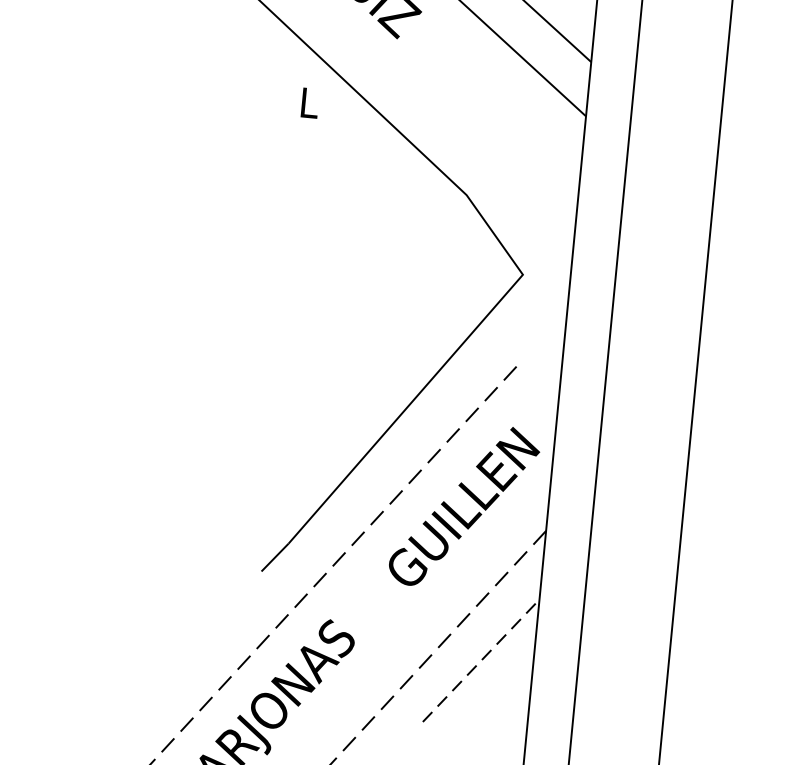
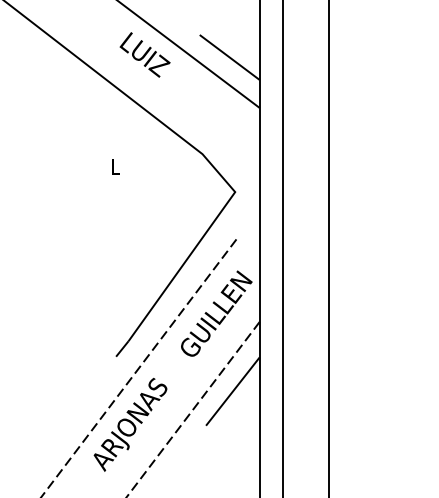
text: (309, 102) -> (115, 166), moved
line: (482, 660) -> (233, 391), dashed -> solid

